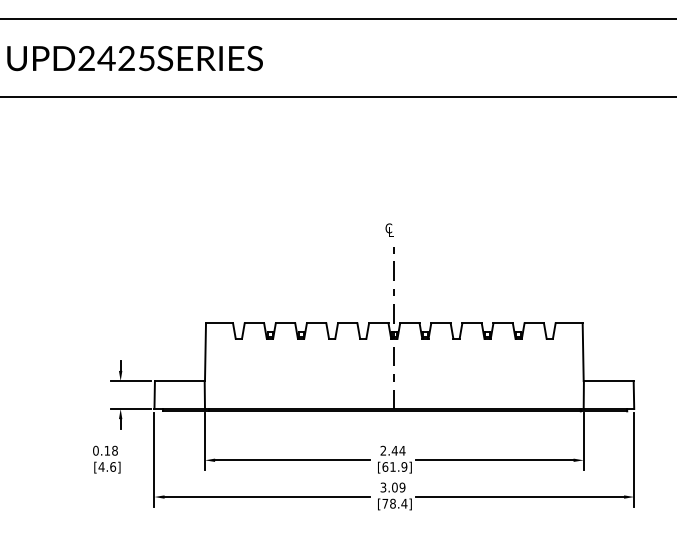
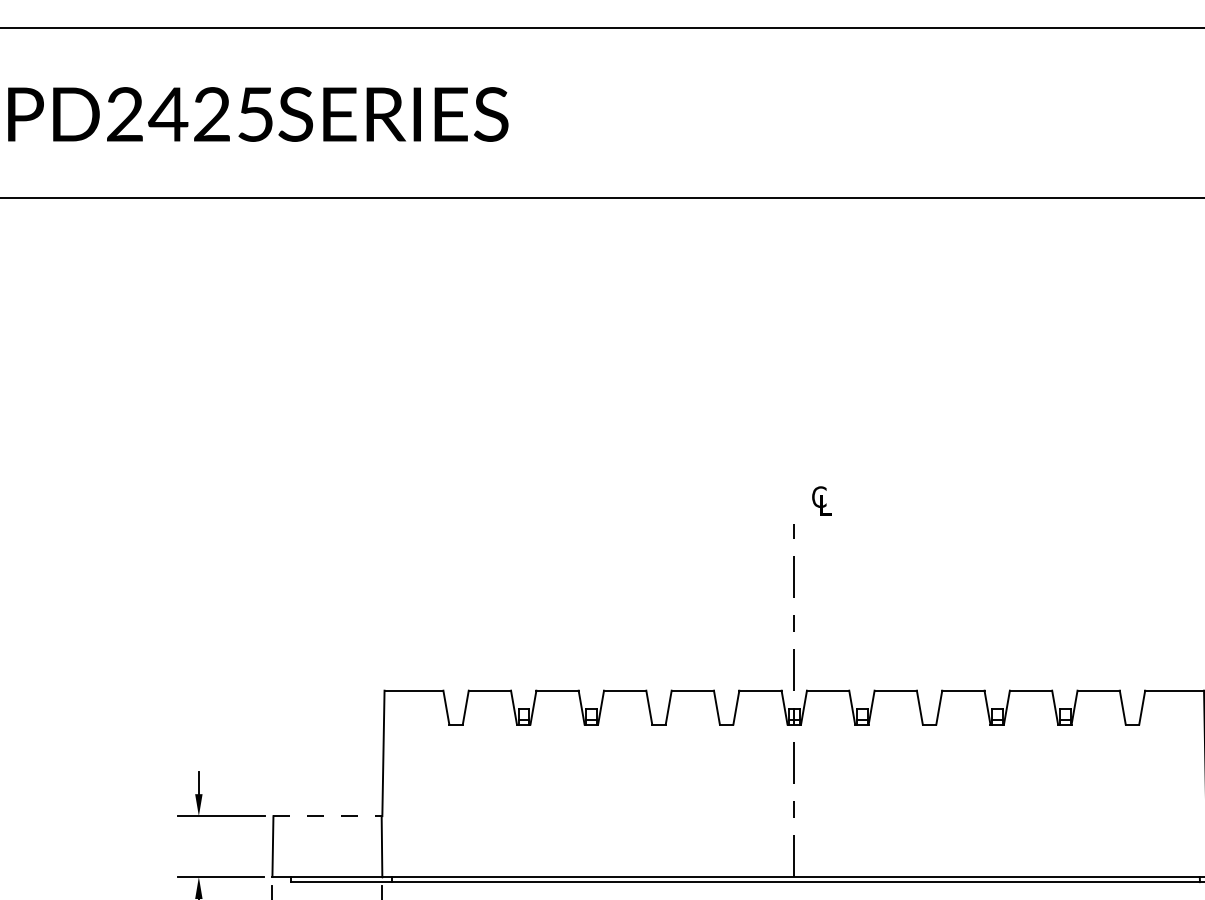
text: (389, 229) -> (820, 499), moved
line: (179, 381) -> (326, 817), solid -> dashed

